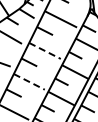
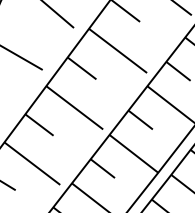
line: (45, 50) -> (119, 50), dashed -> solid
line: (29, 82) -> (74, 109), dashed -> solid

